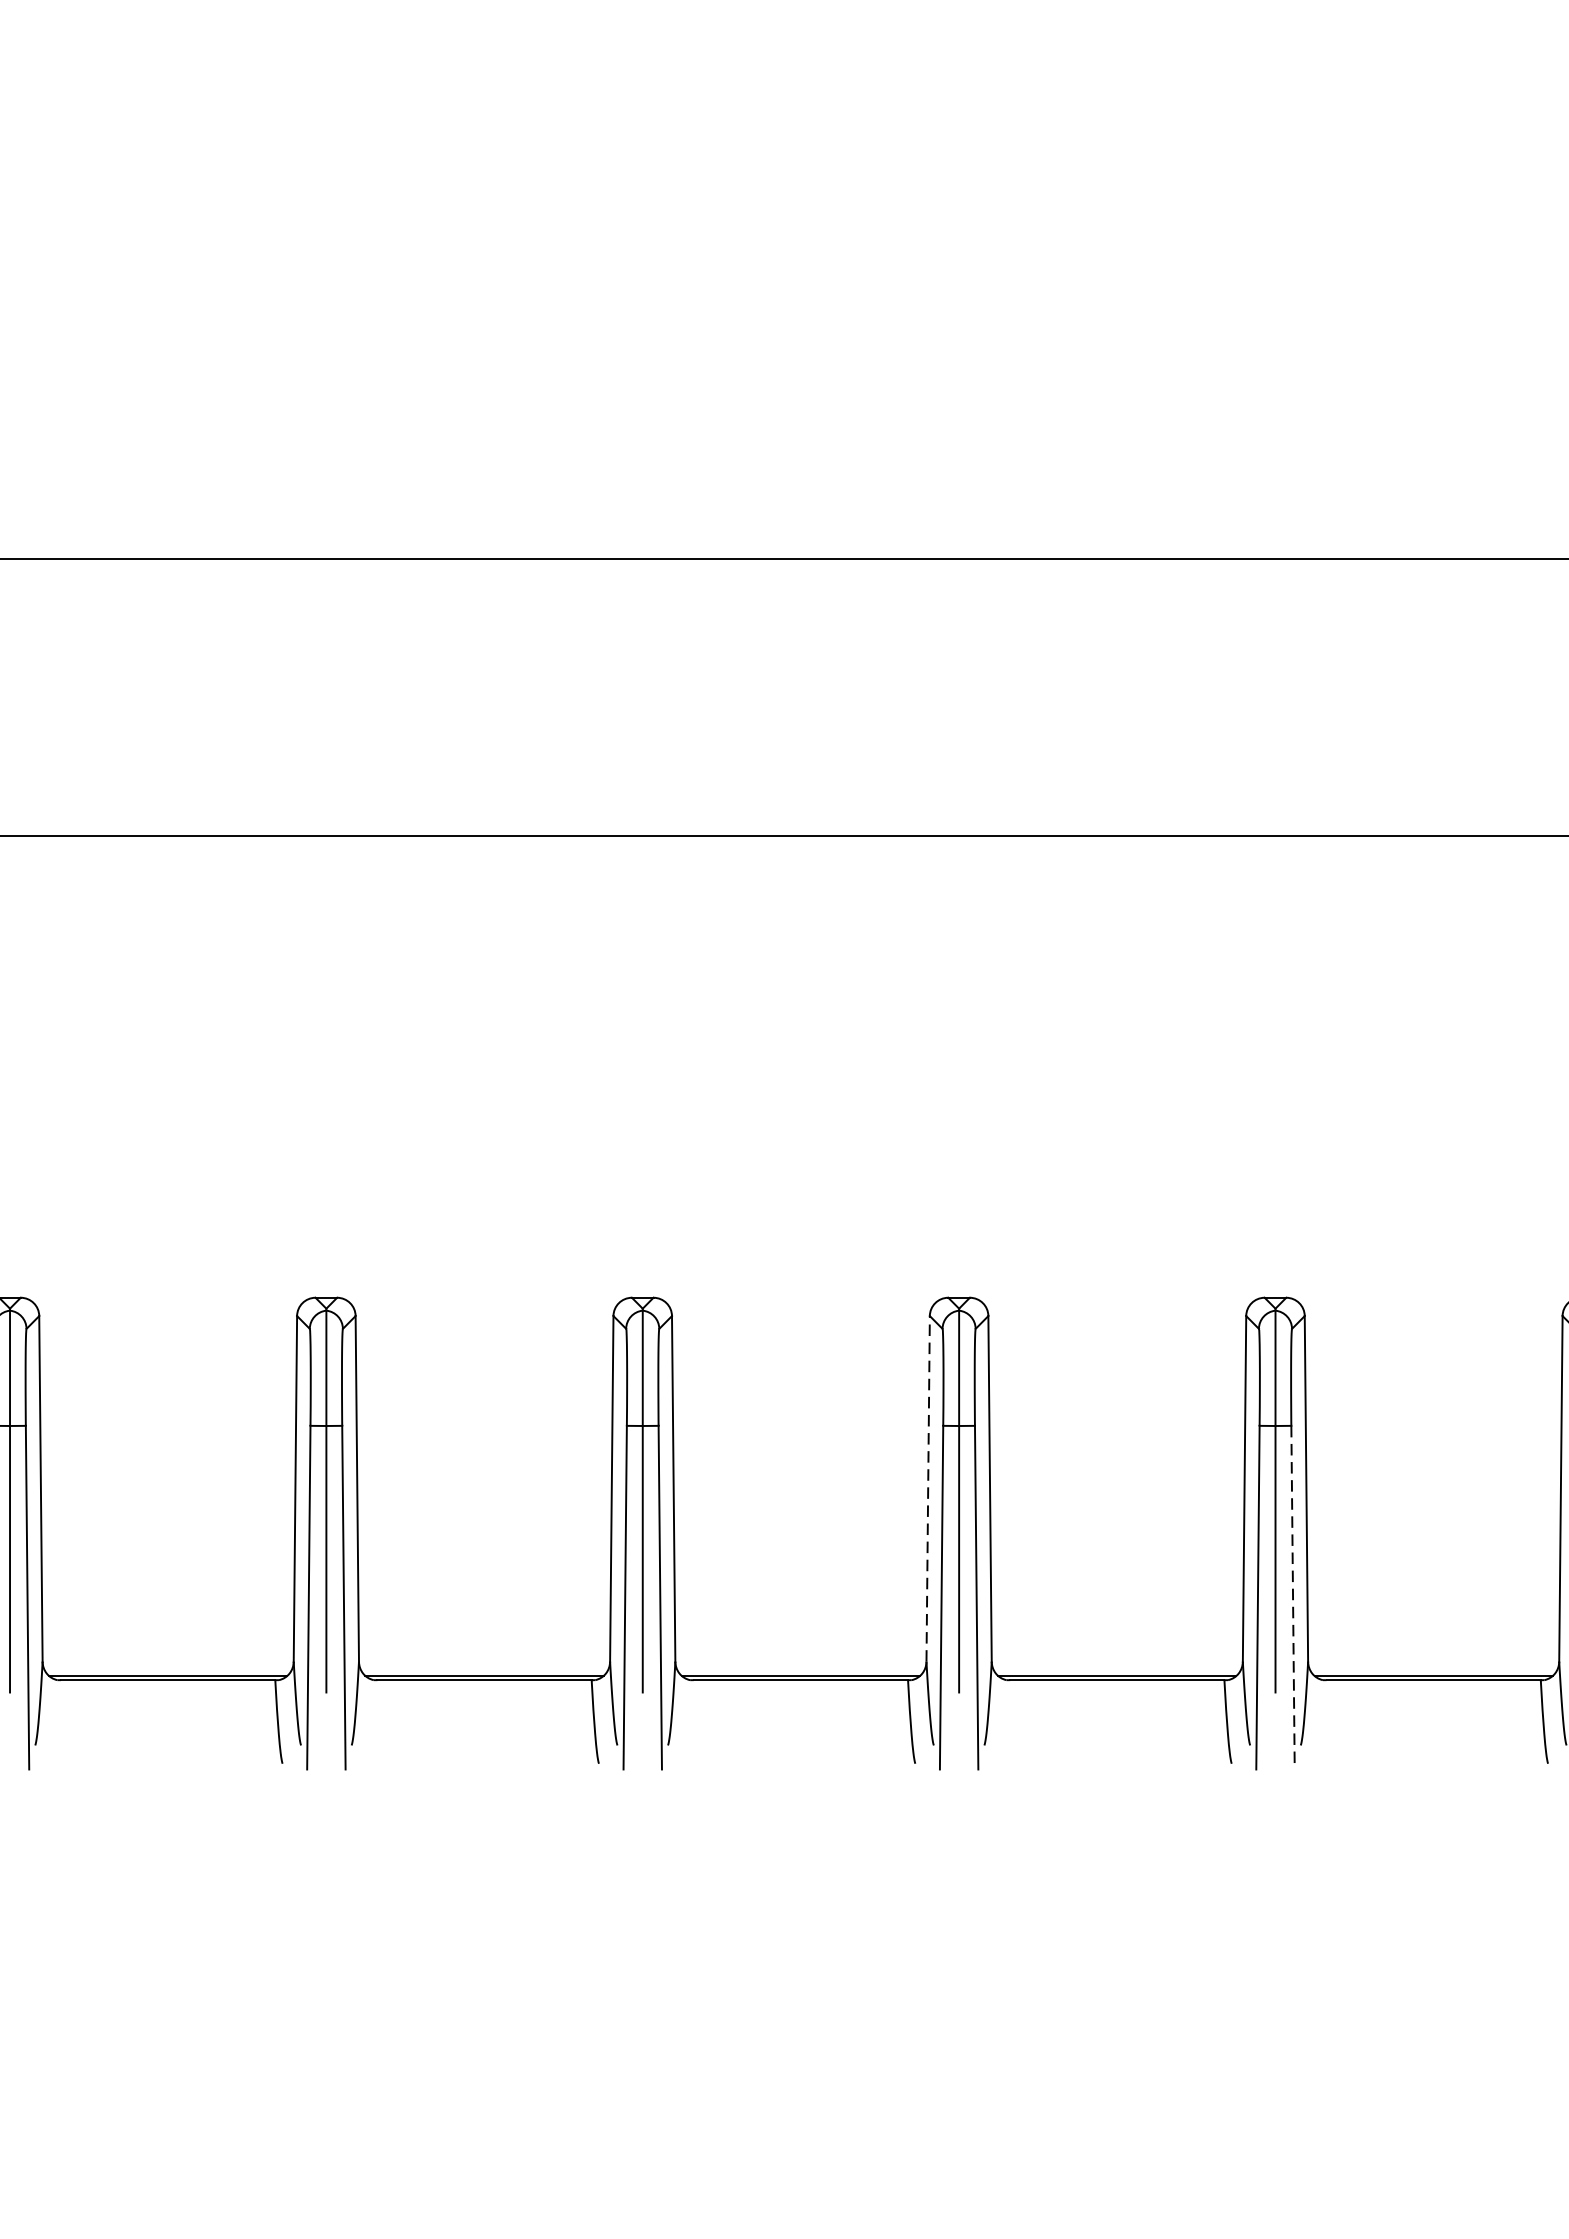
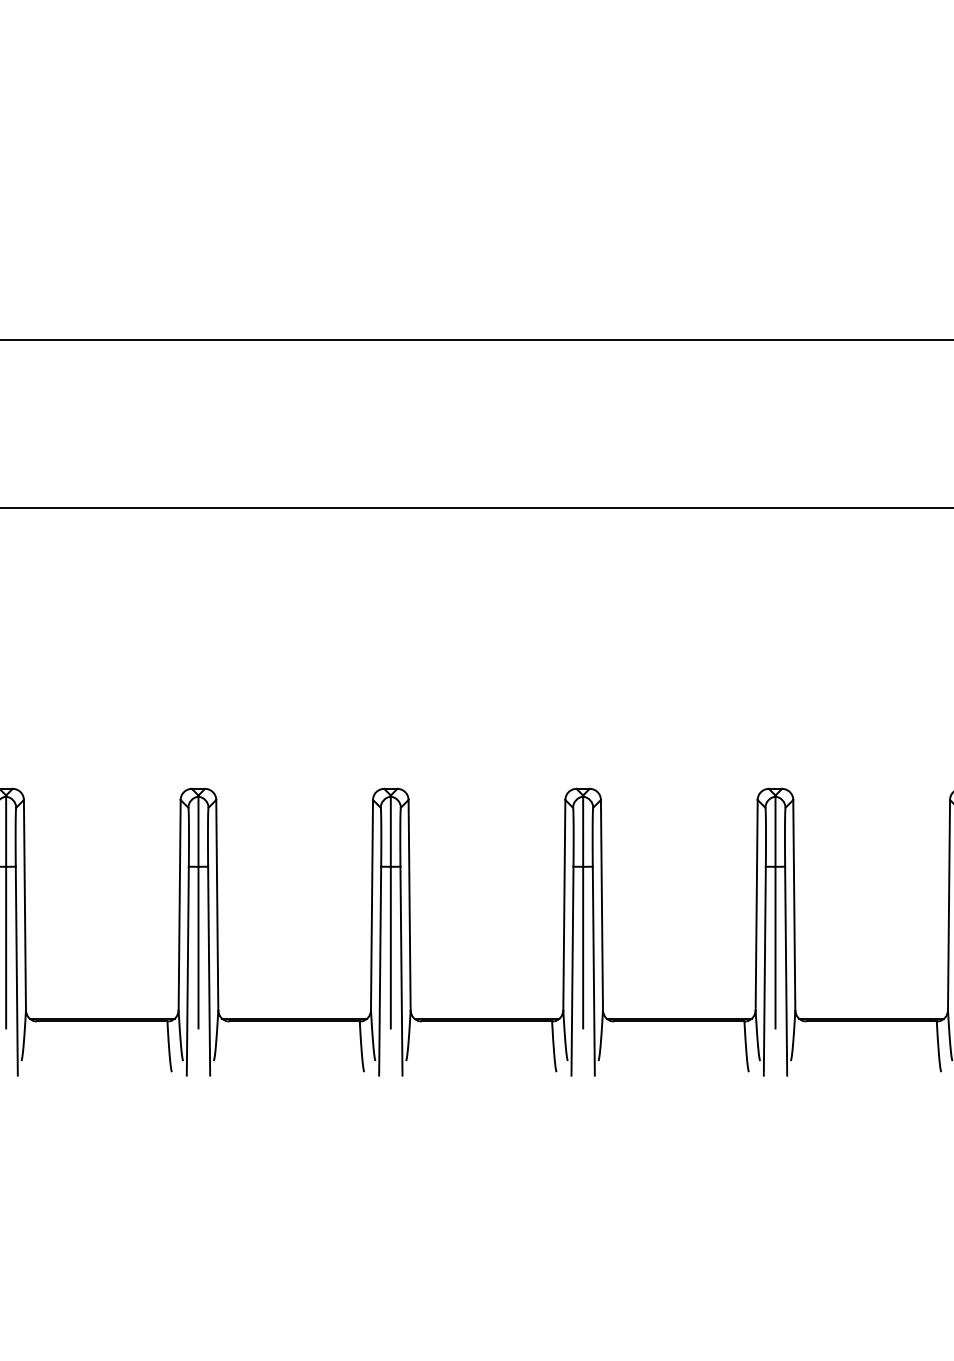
line: (928, 1487) -> (564, 904), dashed -> solid
line: (1293, 1598) -> (786, 971), dashed -> solid

